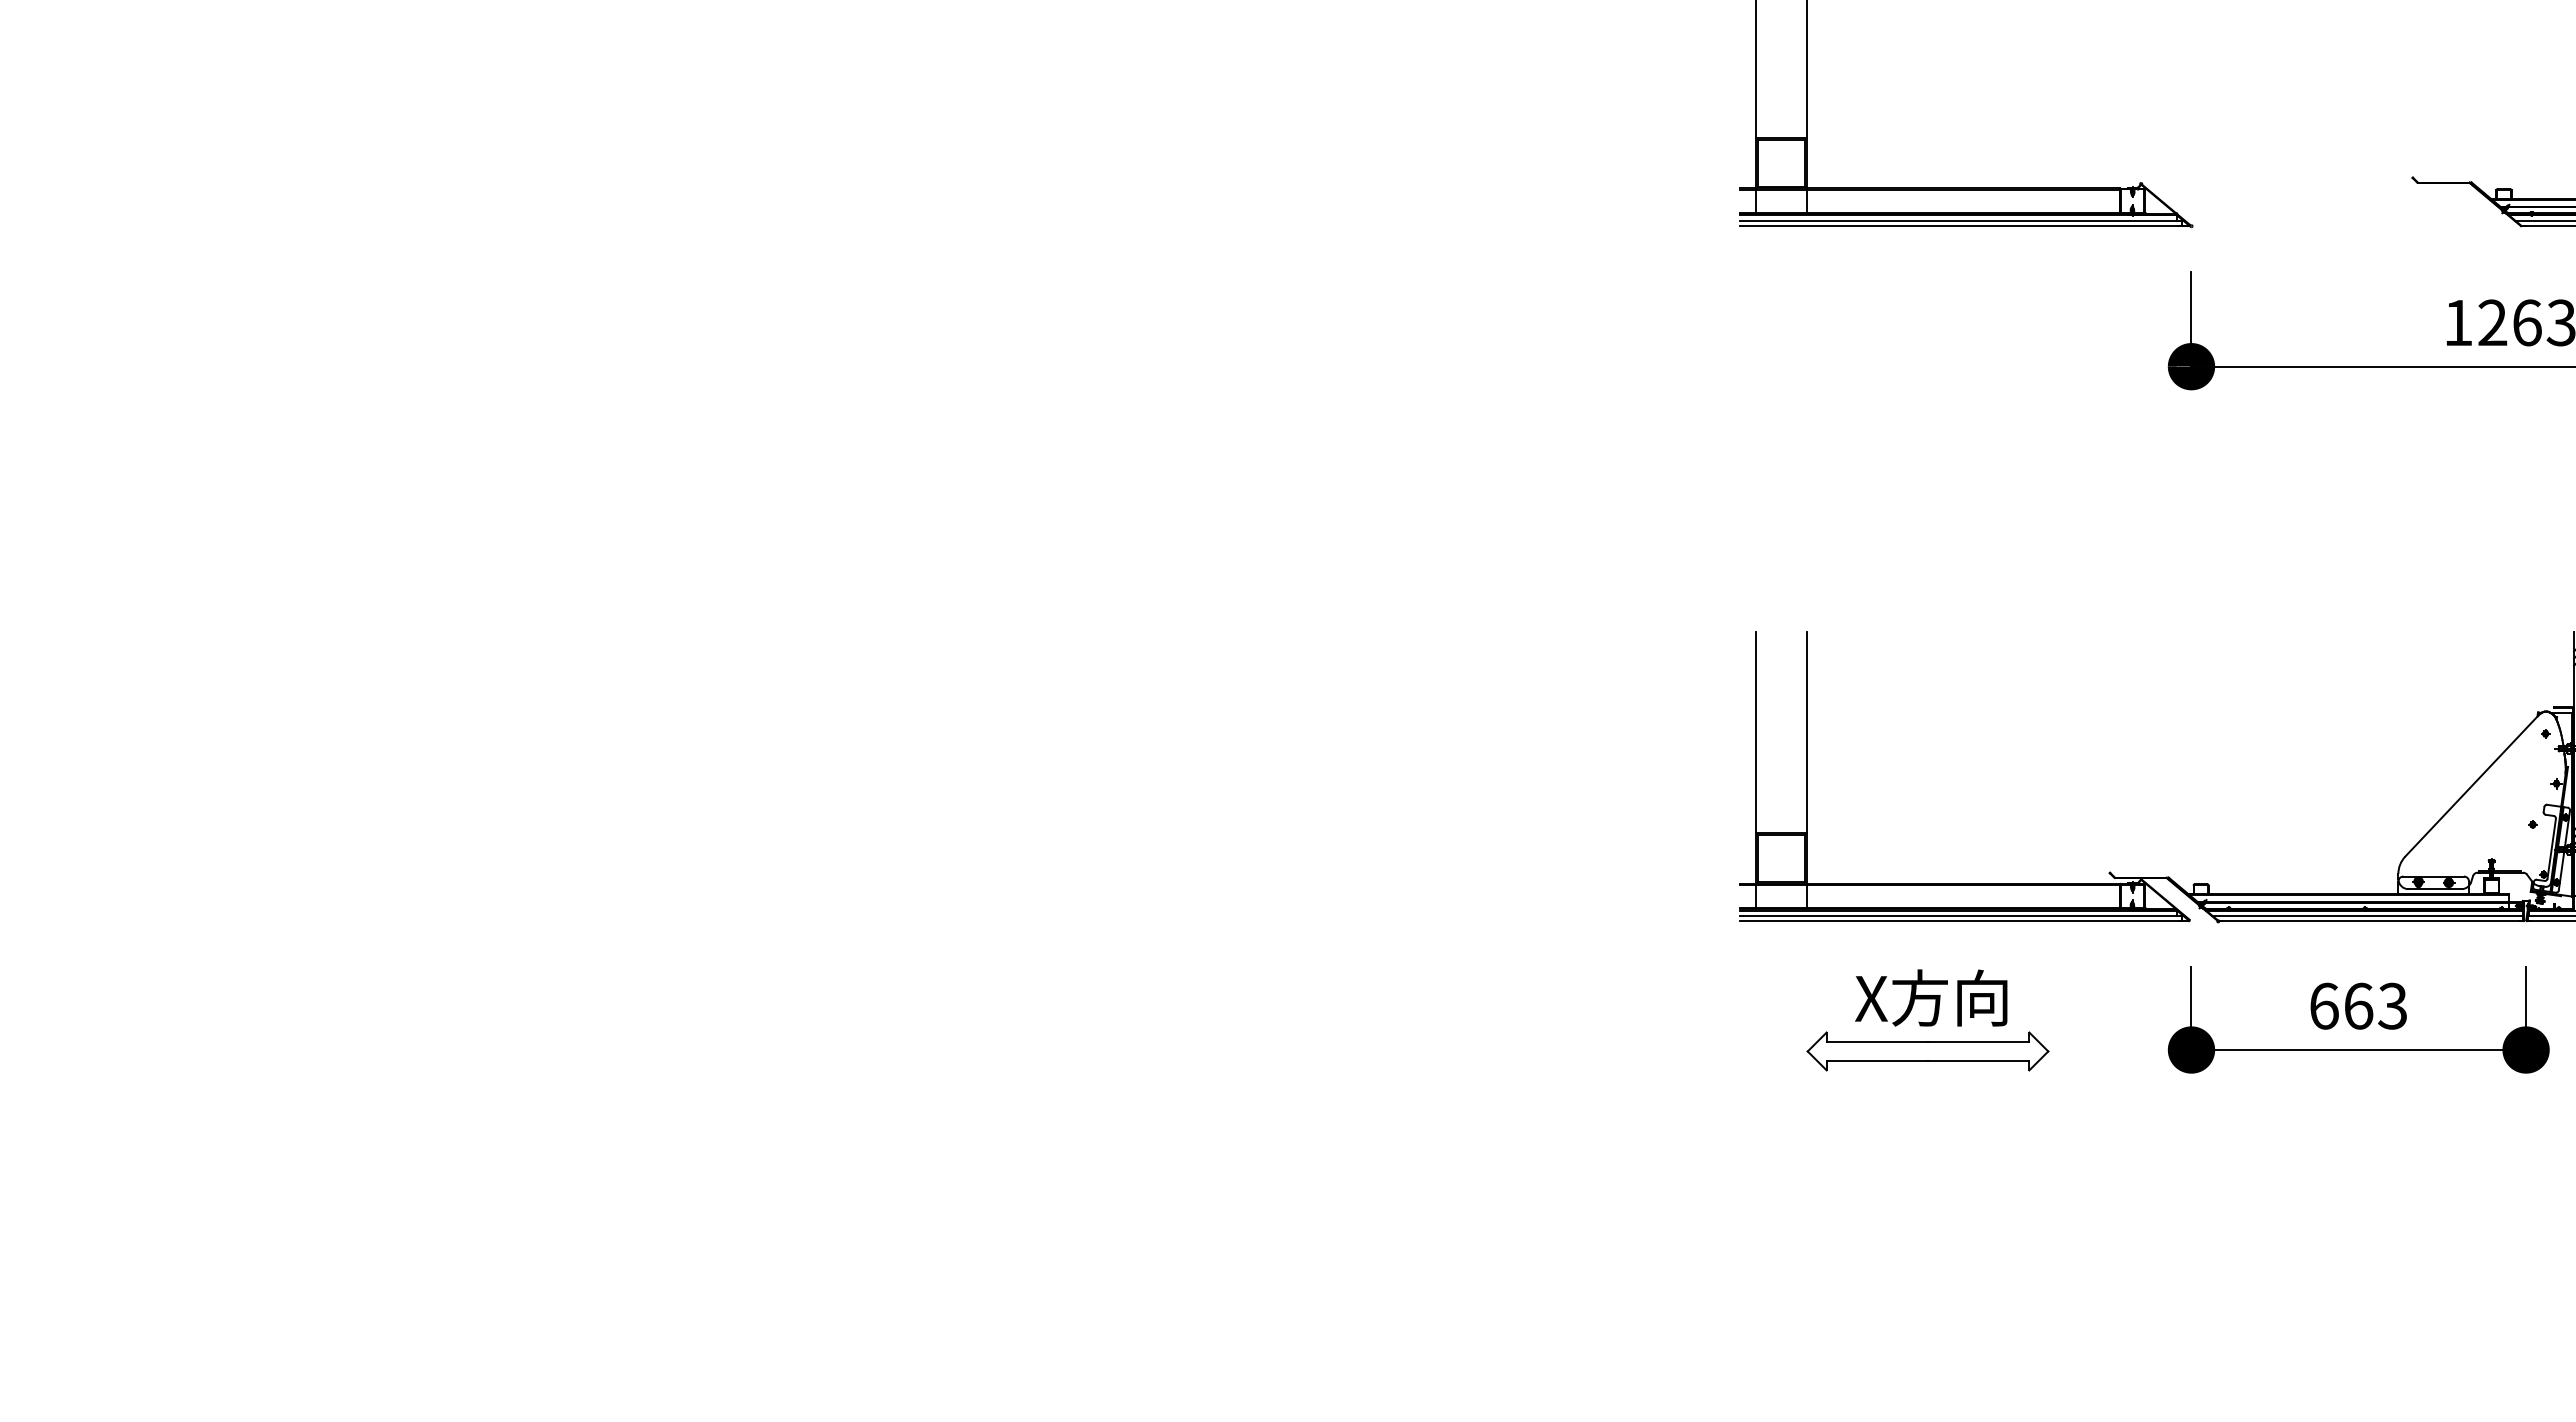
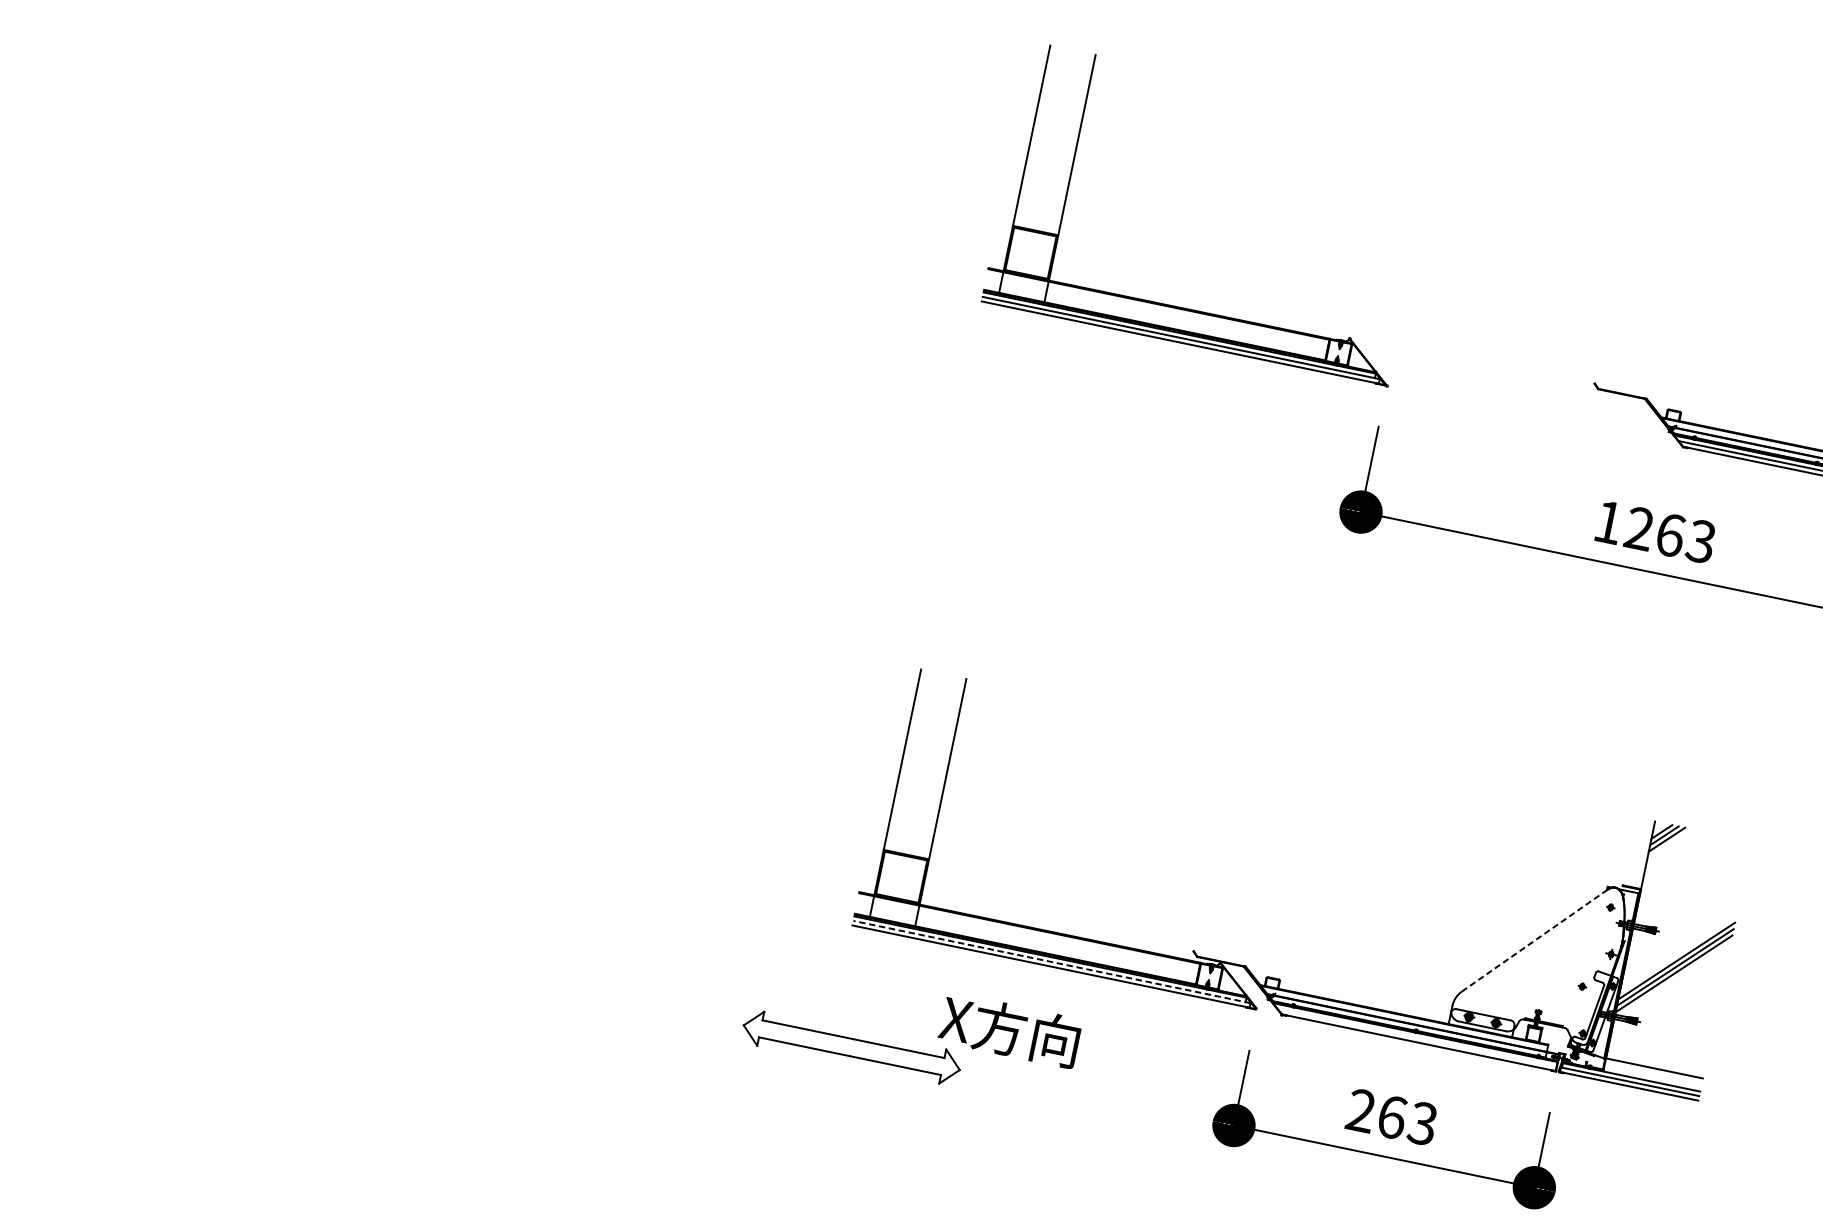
line: (2472, 785) -> (1535, 940), solid -> dashed
line: (1960, 915) -> (1051, 961), solid -> dashed
line: (2367, 915) -> (1416, 1037), removed
text: (2324, 1005) -> (1361, 1110), 663 -> 263
part: (1927, 1051) -> (851, 1047), moved

